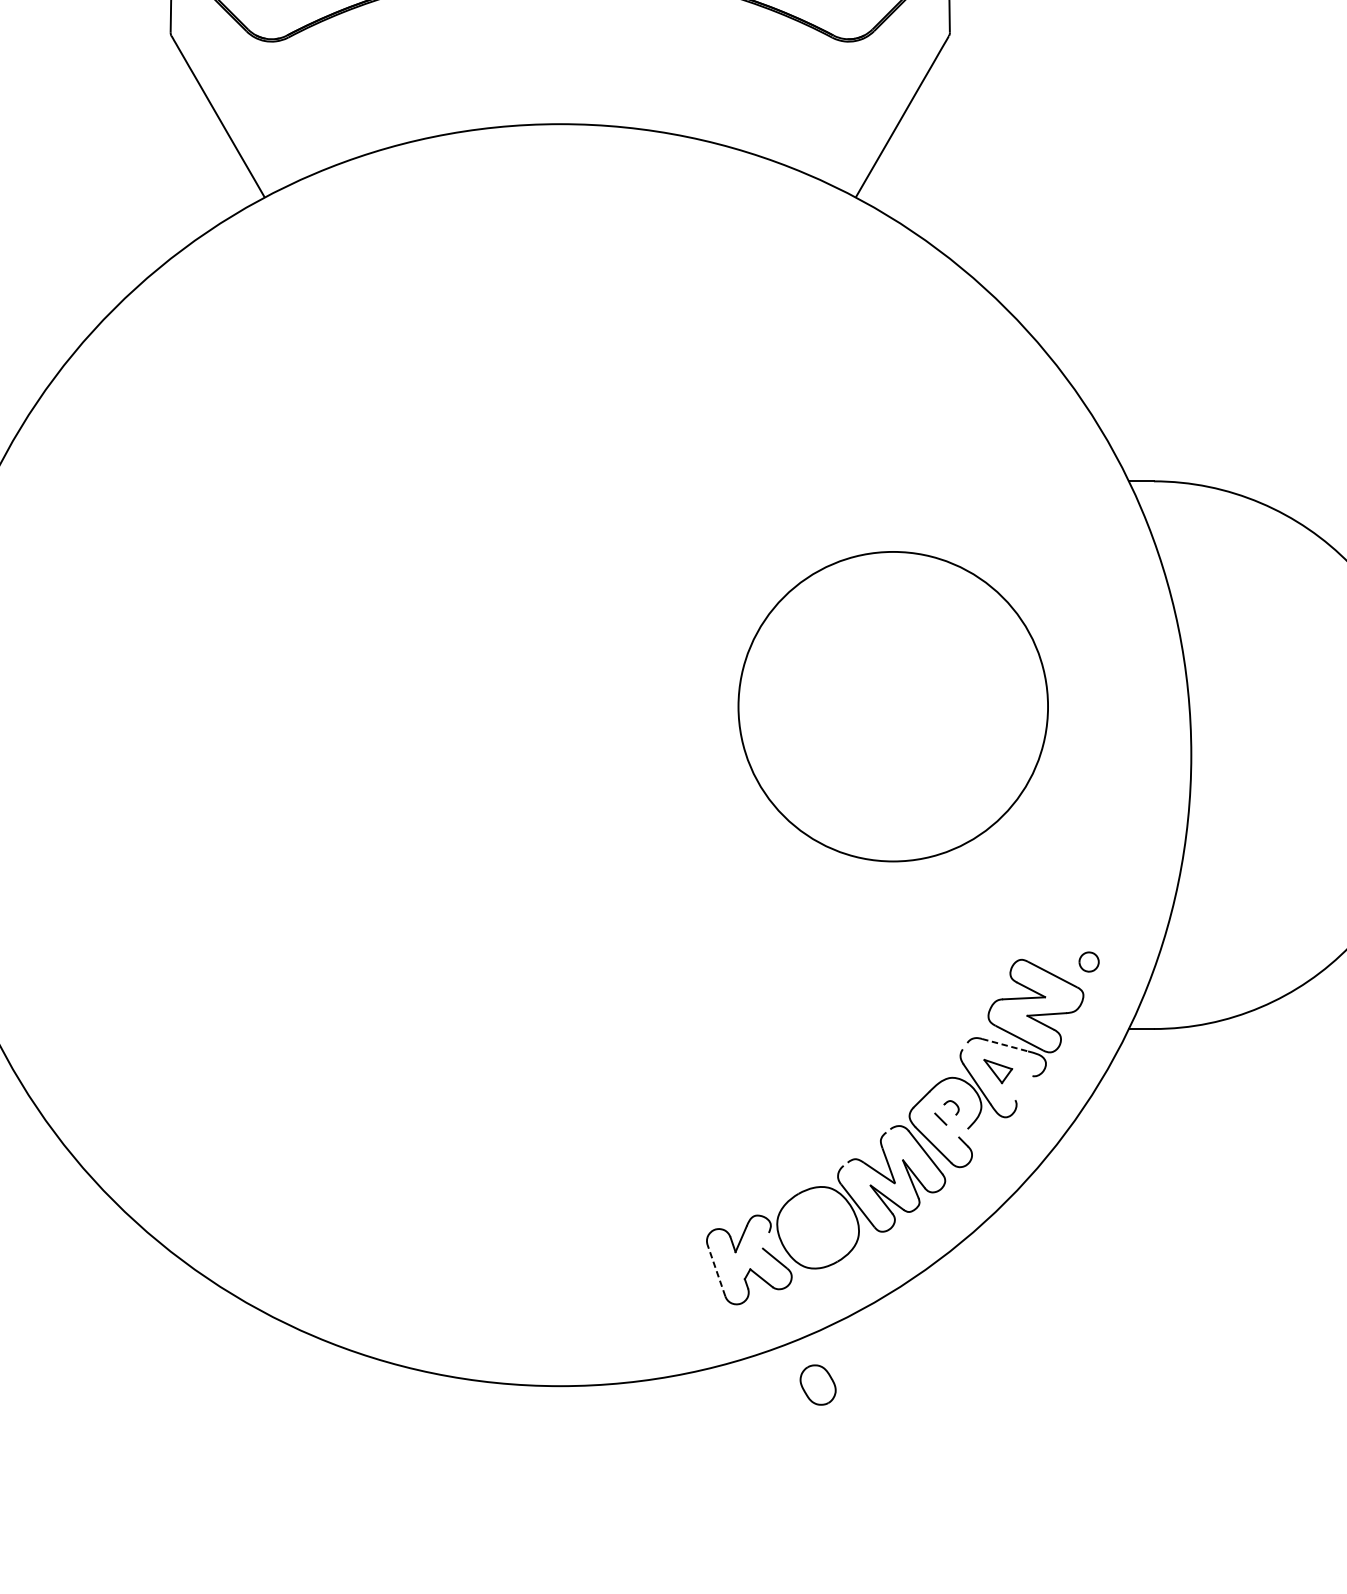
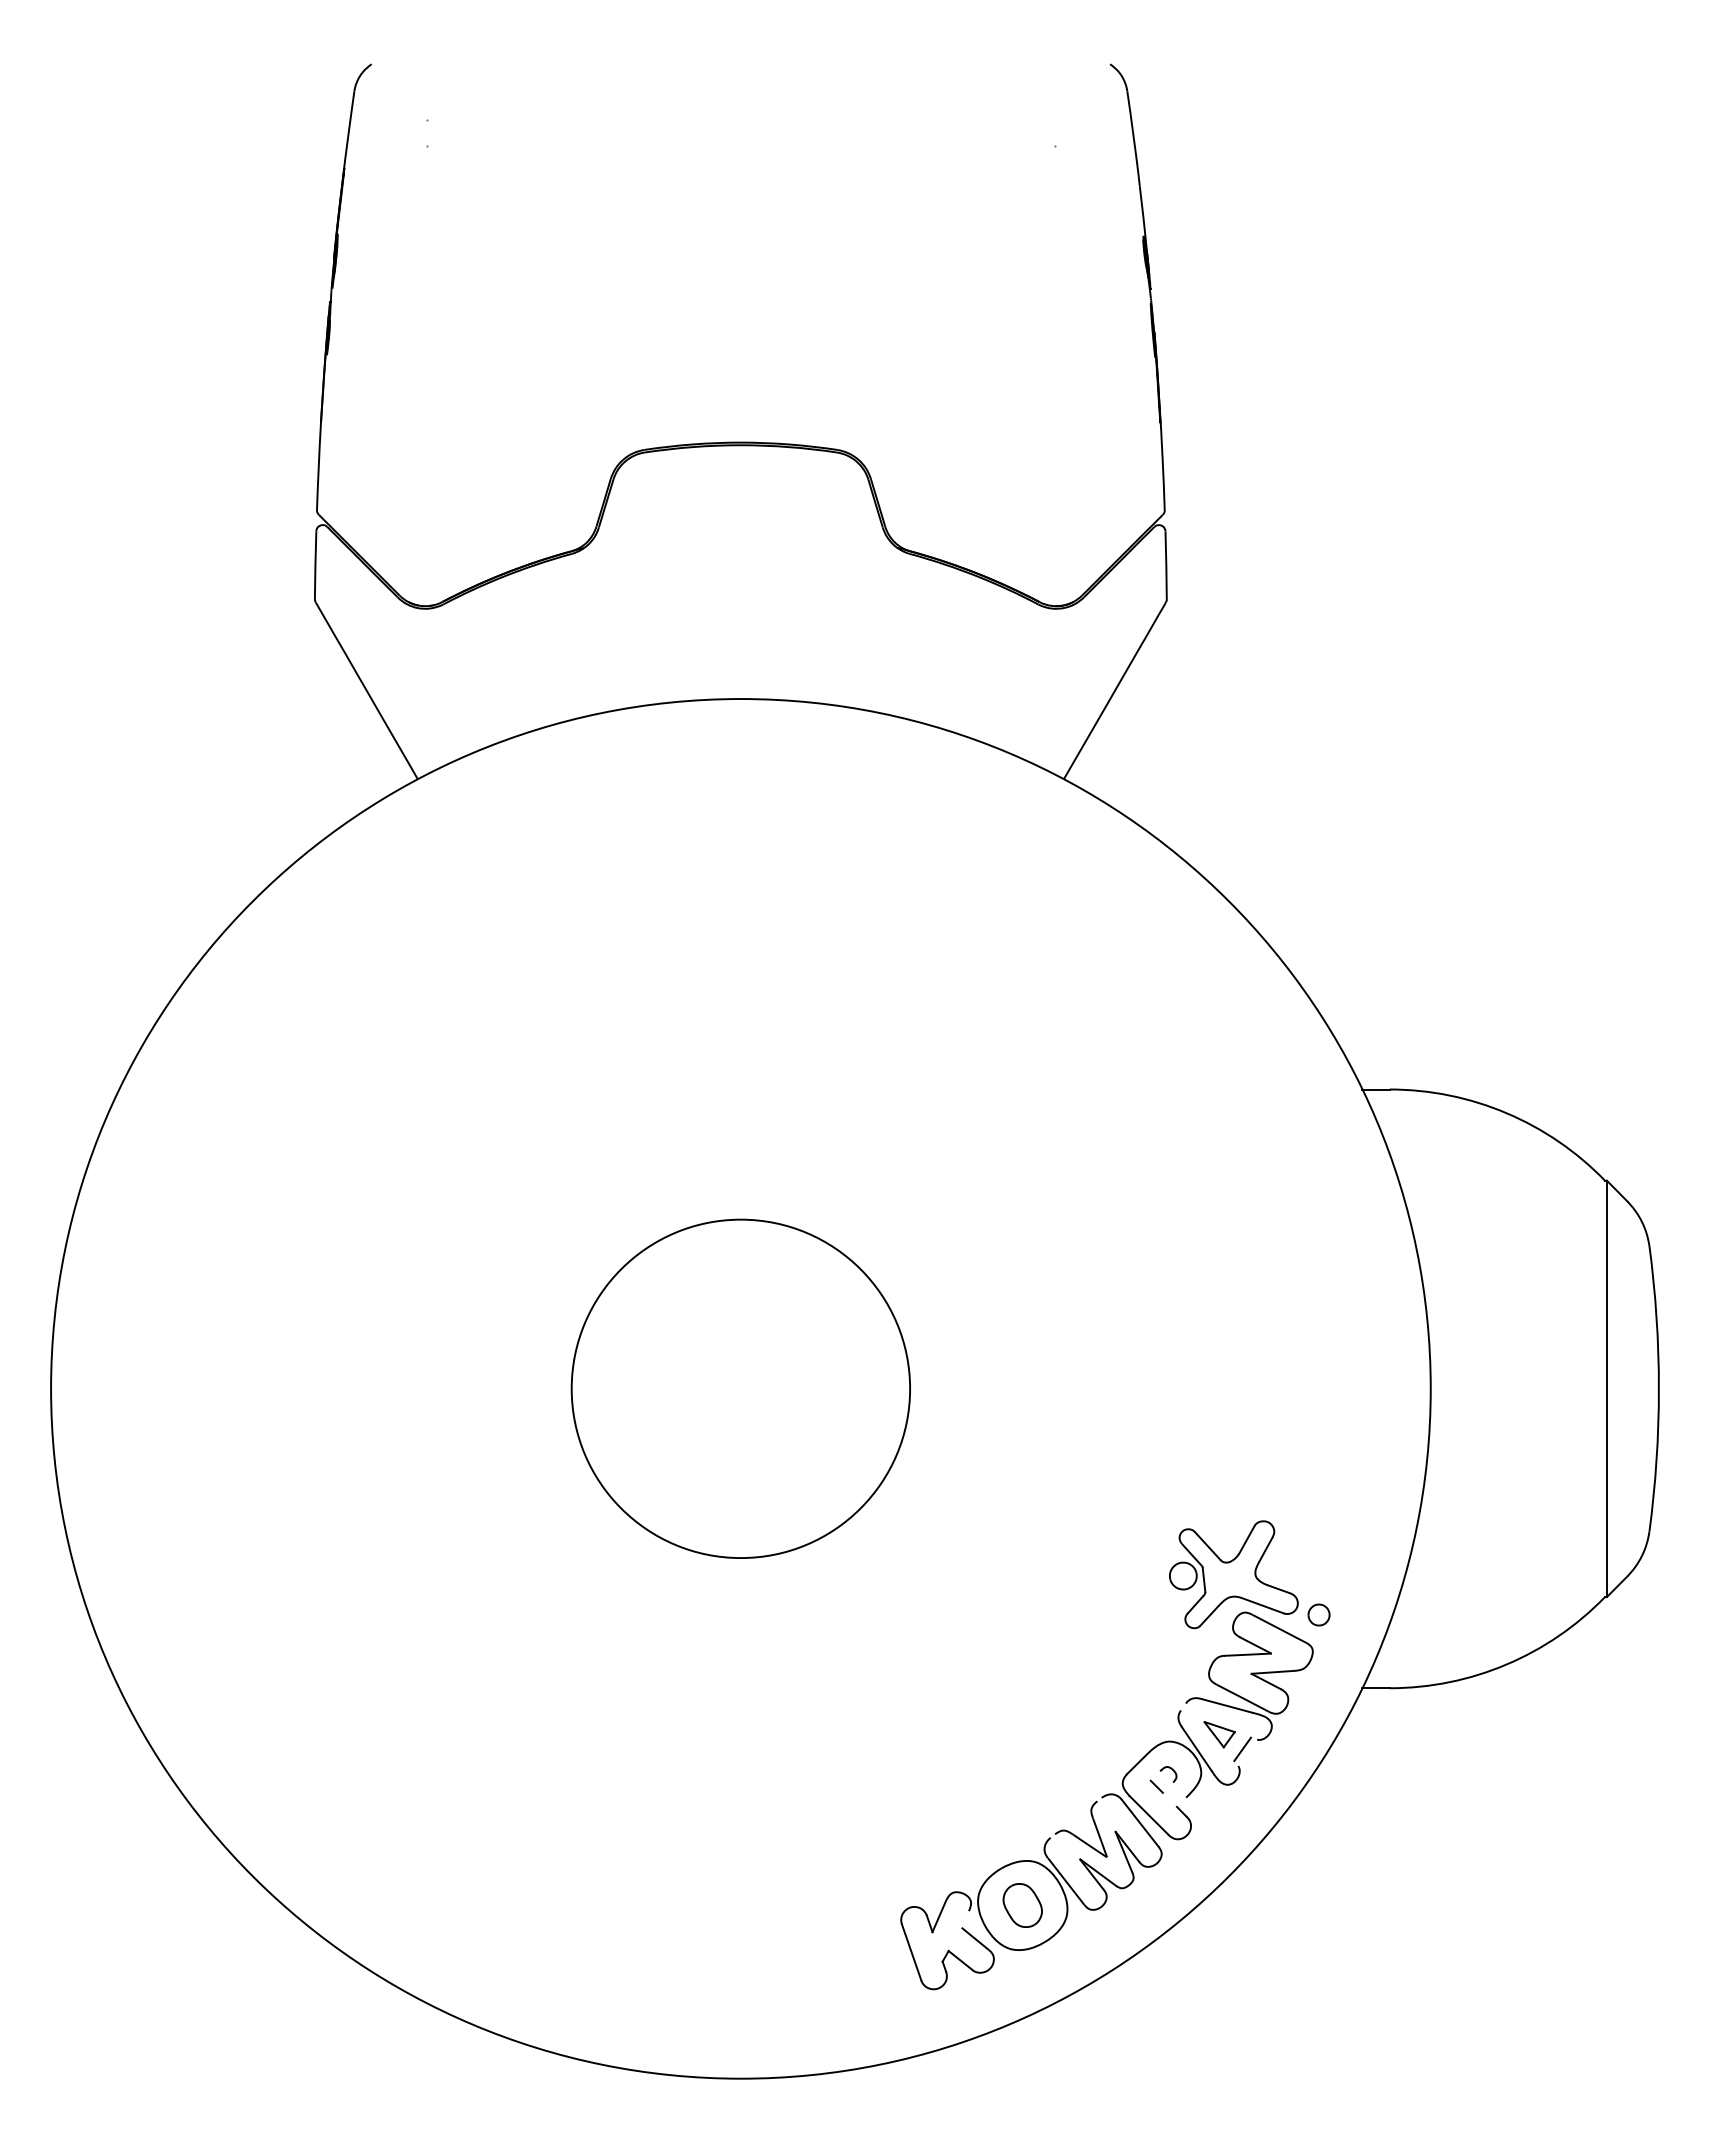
circle: (892, 706) -> (740, 1388), moved
part: (1010, 924) -> (1233, 1574), added
line: (1005, 1045) -> (1227, 1706), dashed -> solid
line: (1019, 1084) -> (1242, 1748), added
line: (716, 1270) -> (911, 1952), dashed -> solid
part: (817, 1385) -> (1022, 1905), moved

